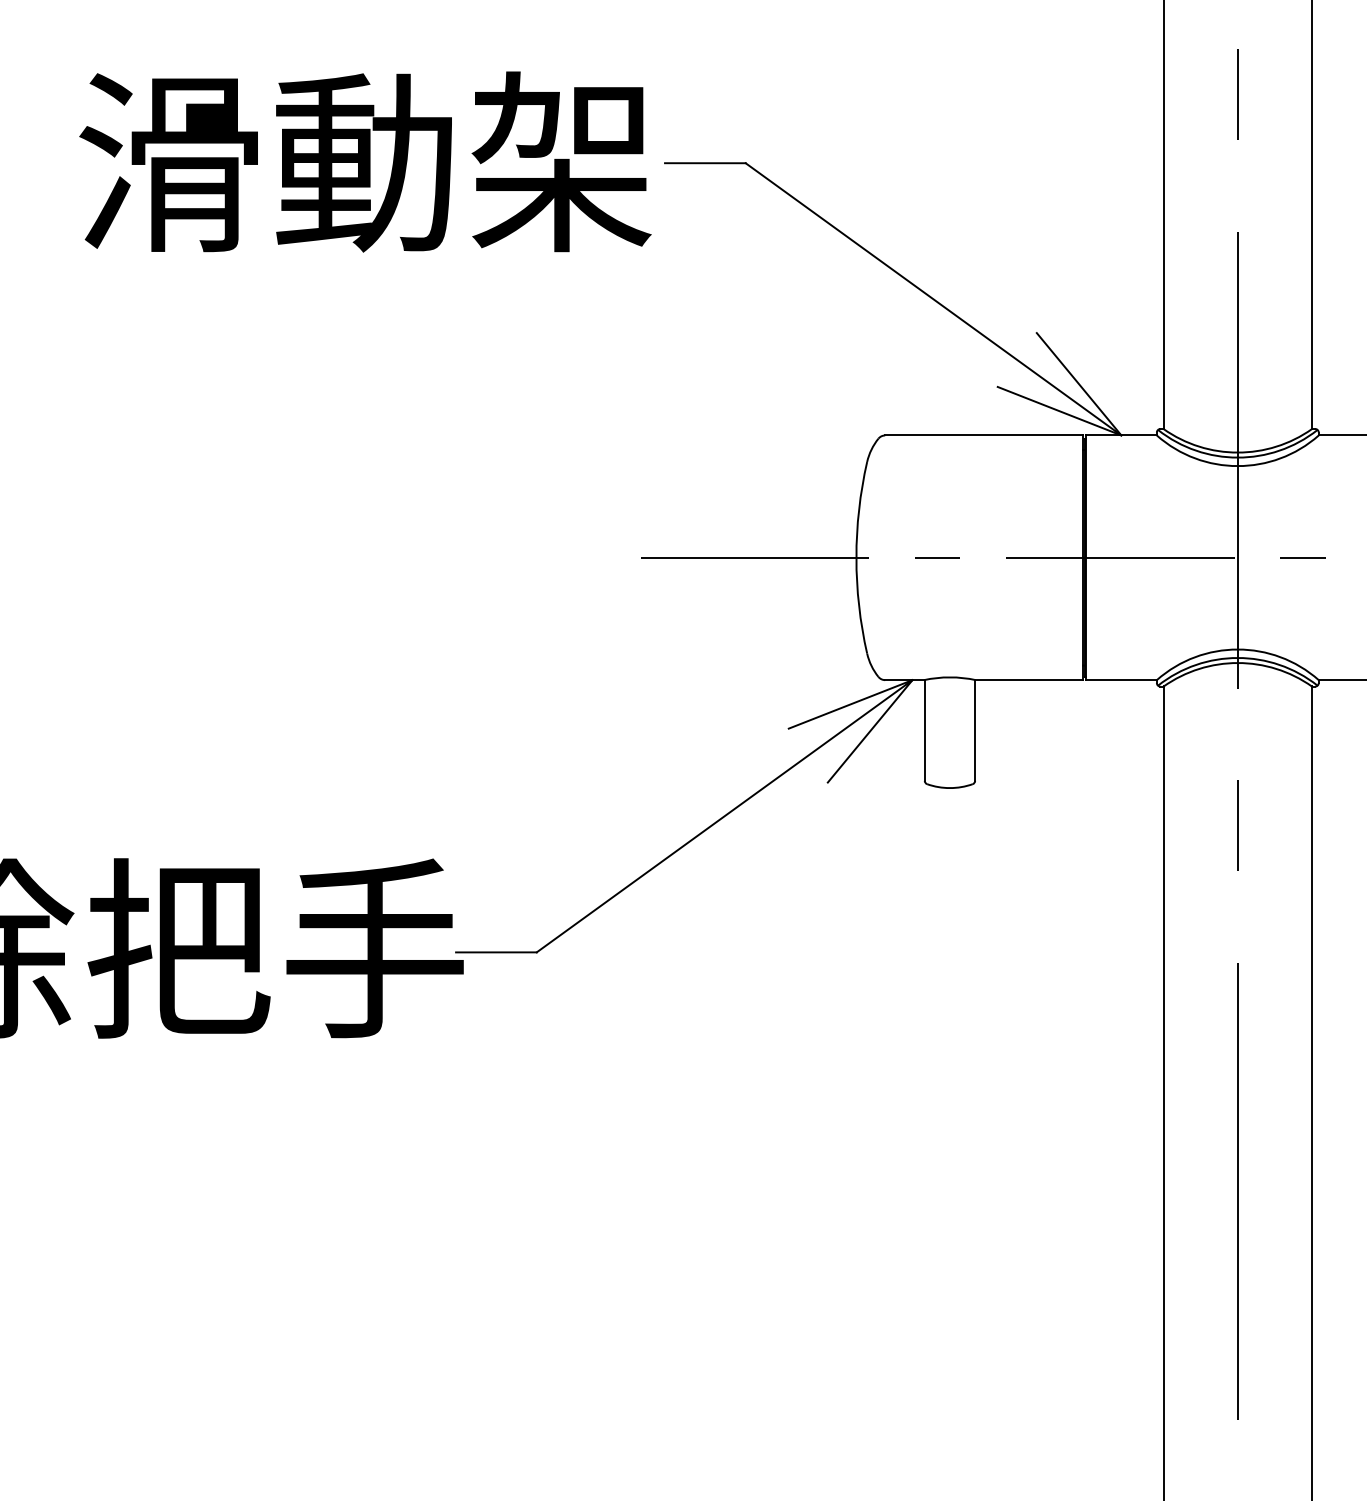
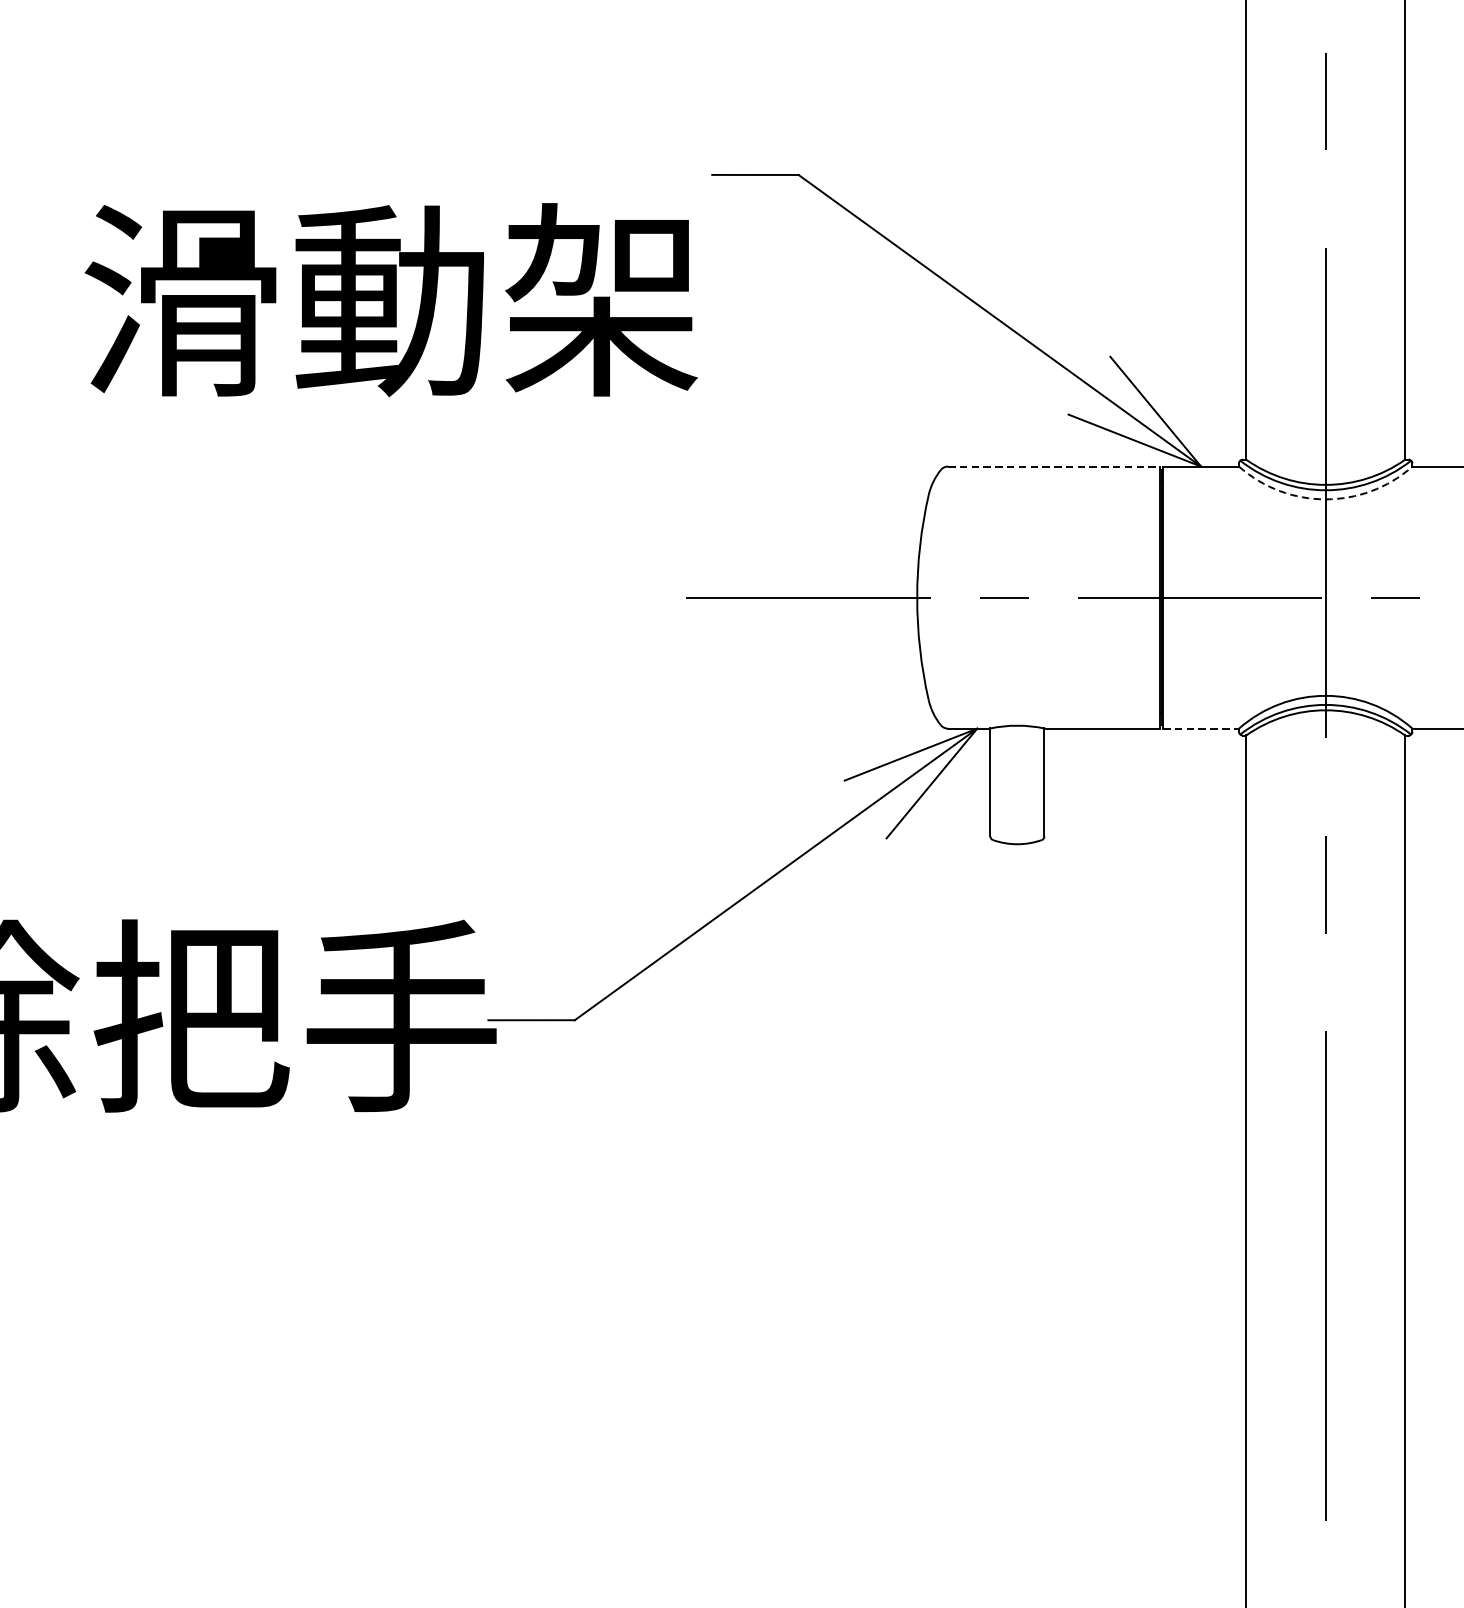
text: (365, 161) -> (391, 299), moved
line: (984, 435) -> (1054, 466), solid -> dashed
arc: (1237, 466) -> (1325, 499), solid -> dashed
line: (1121, 680) -> (1201, 729), solid -> dashed

